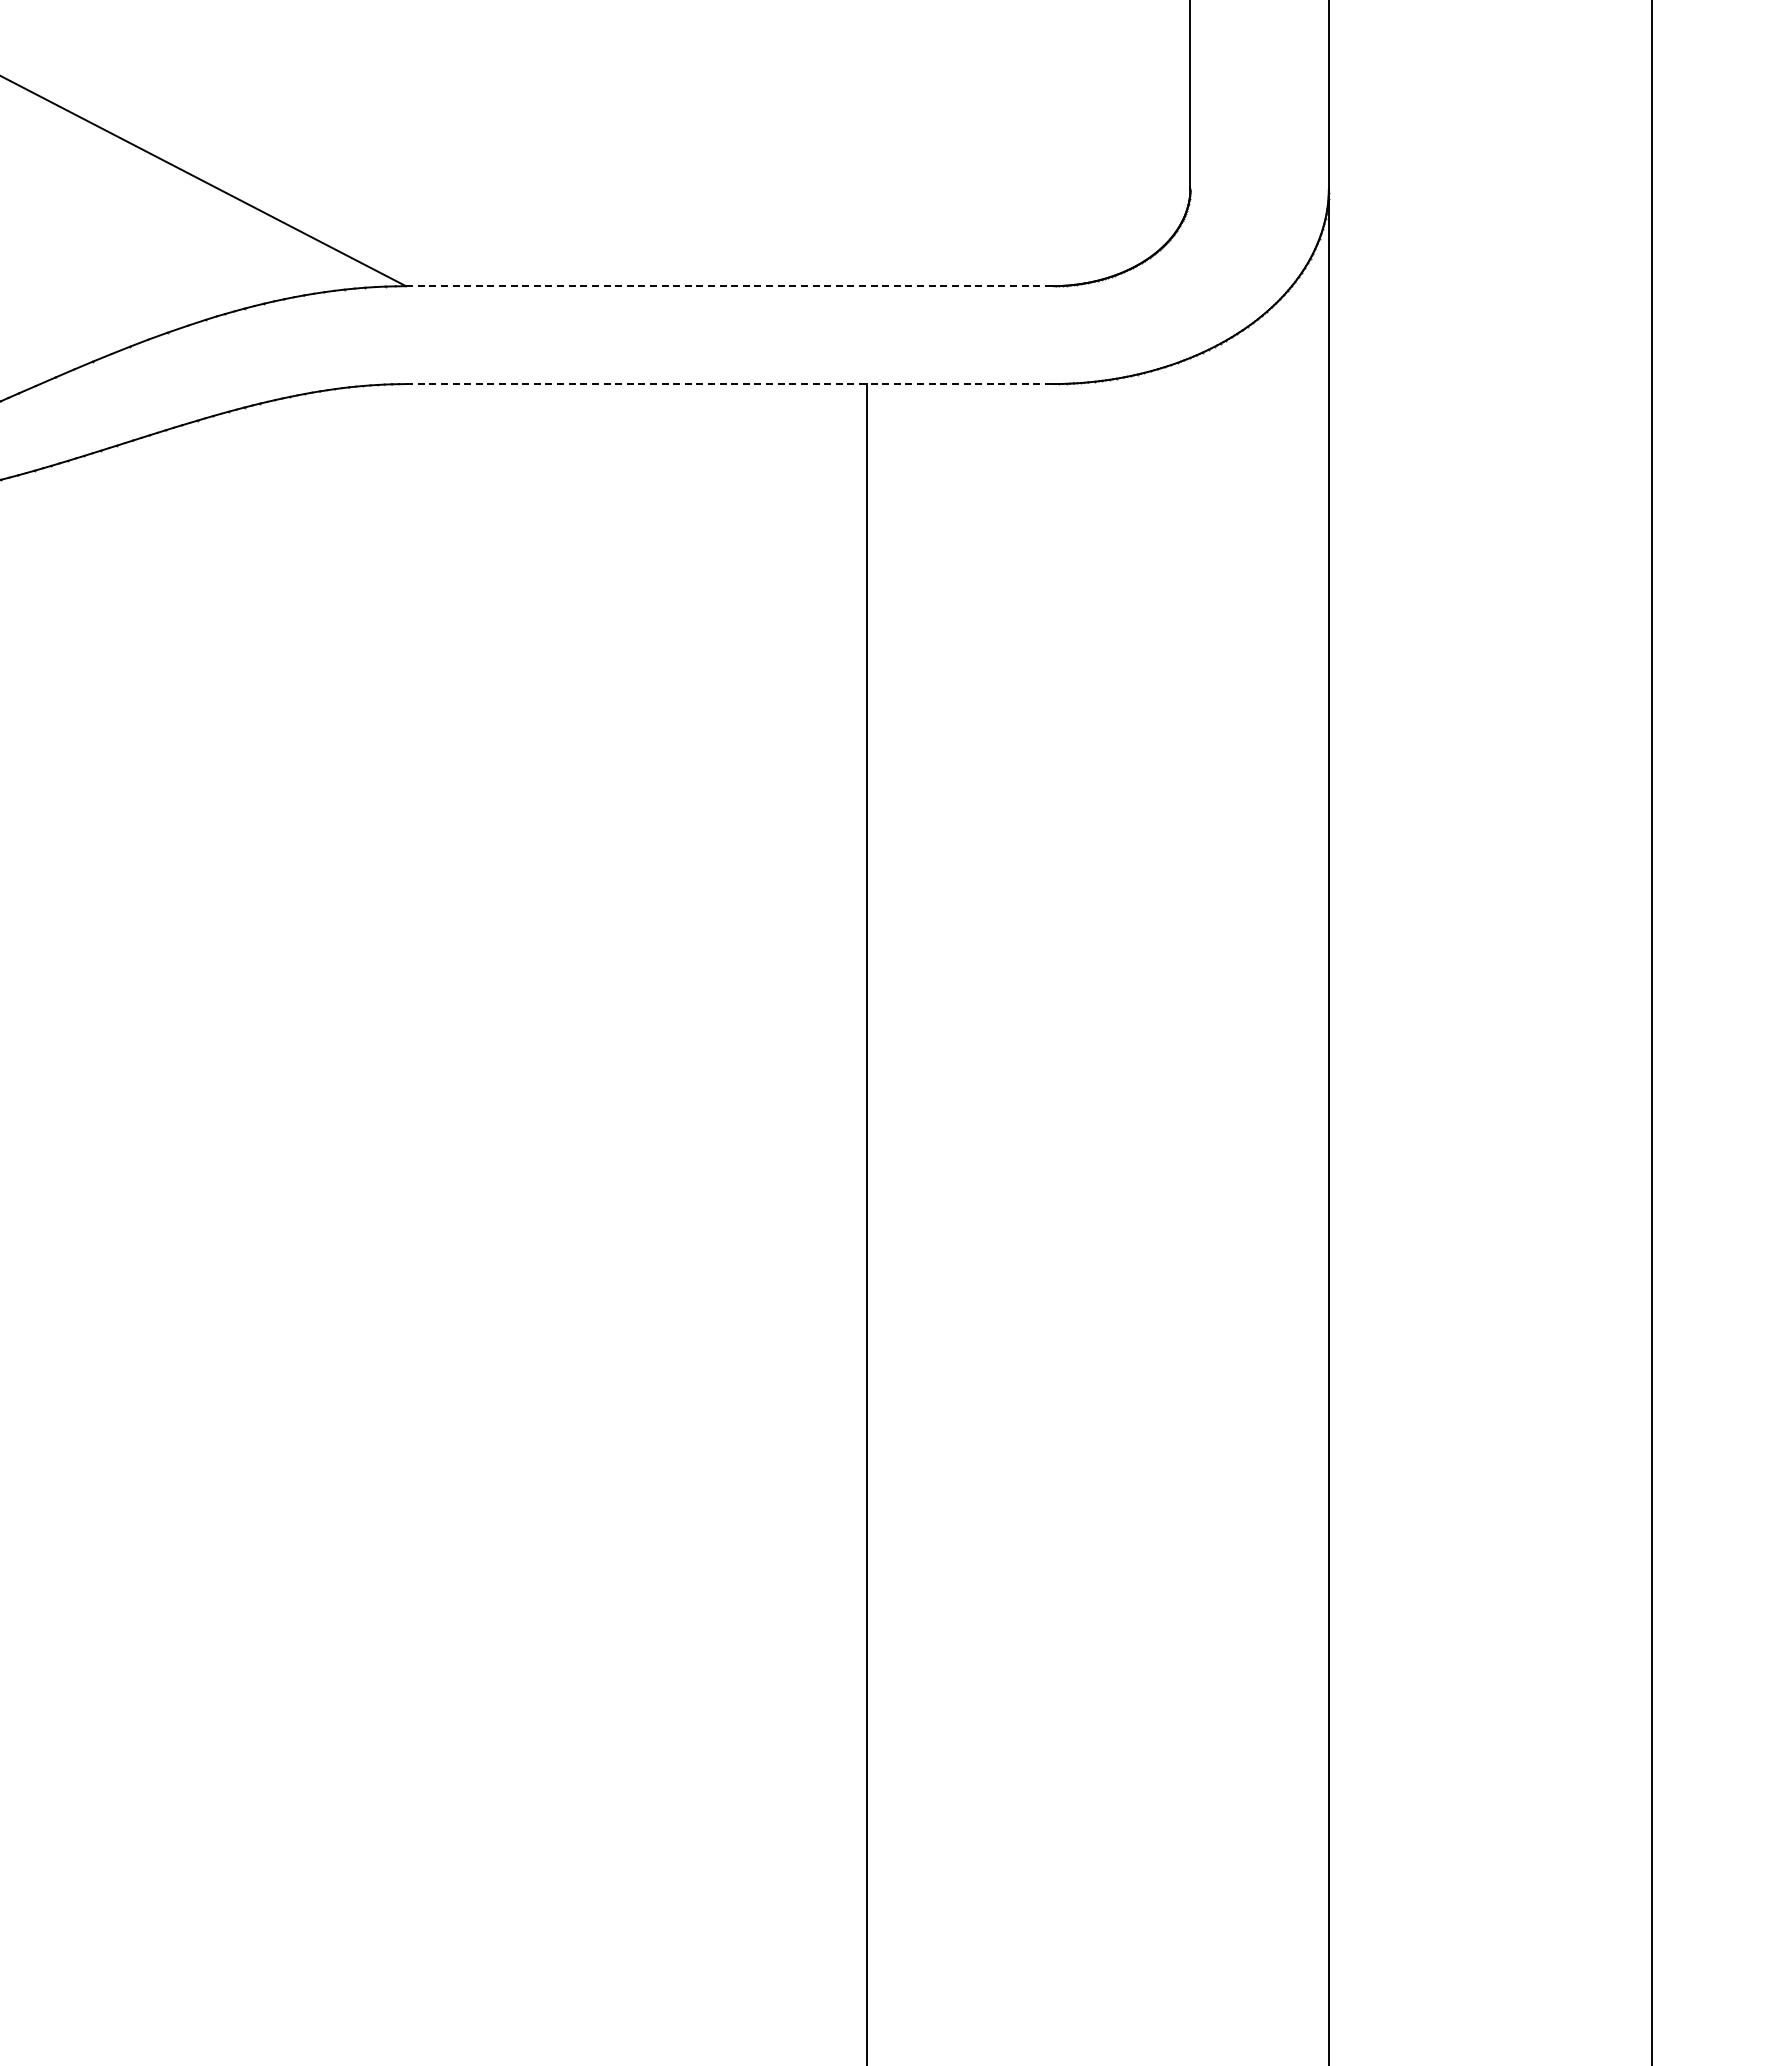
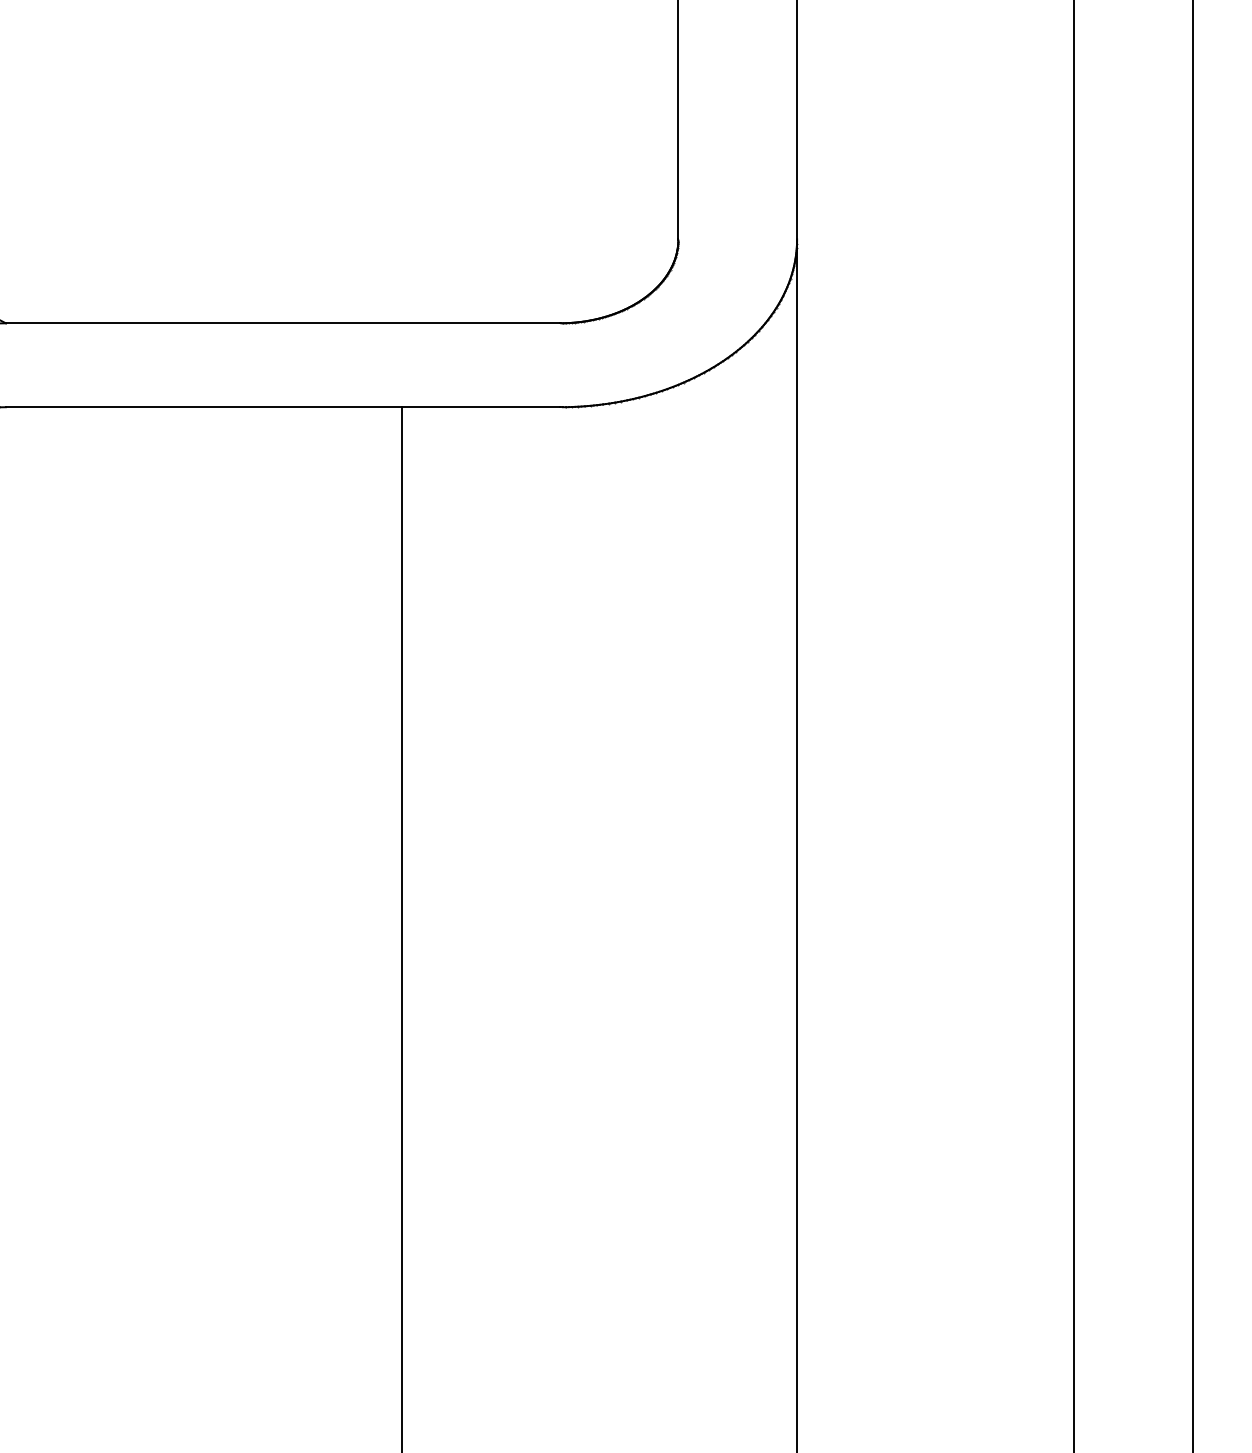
line: (729, 286) -> (283, 323), dashed -> solid
line: (729, 384) -> (283, 407), dashed -> solid

